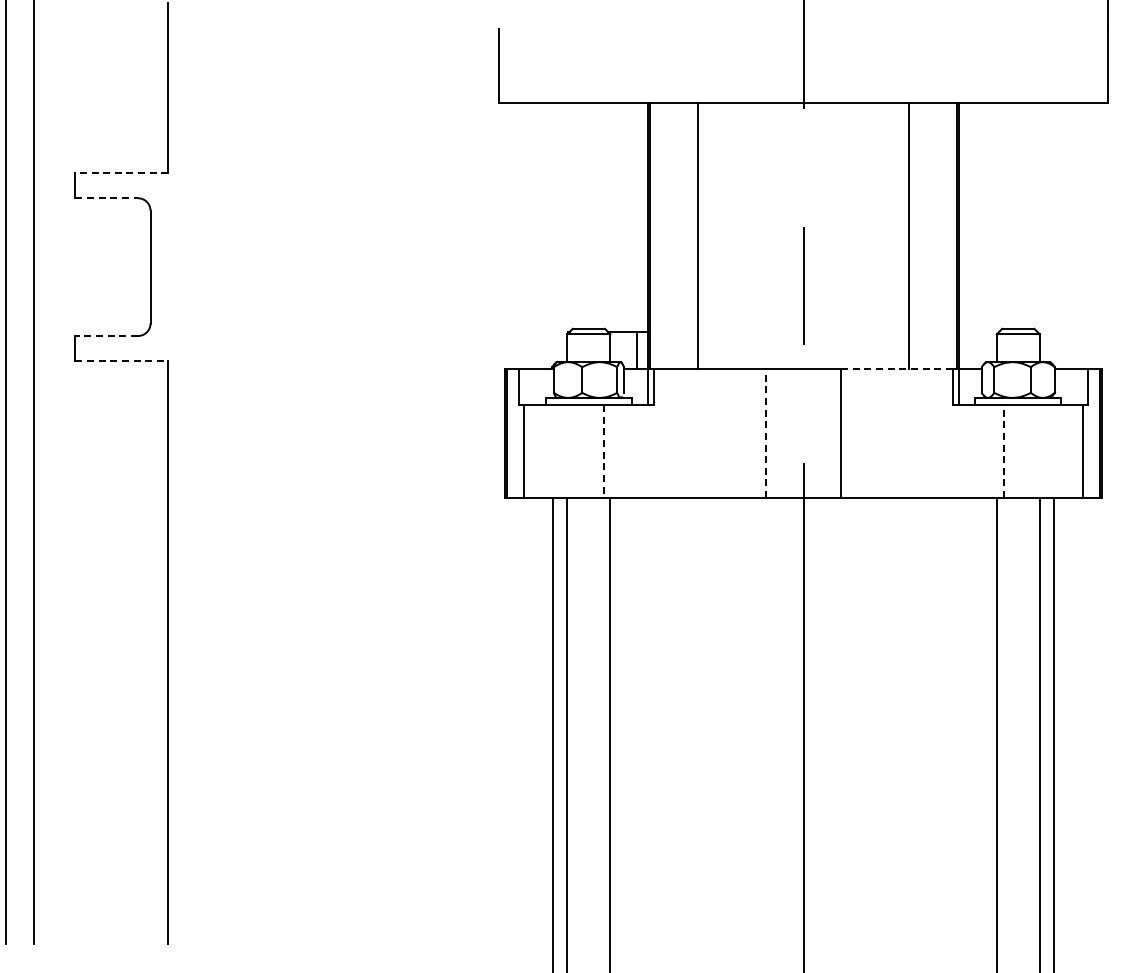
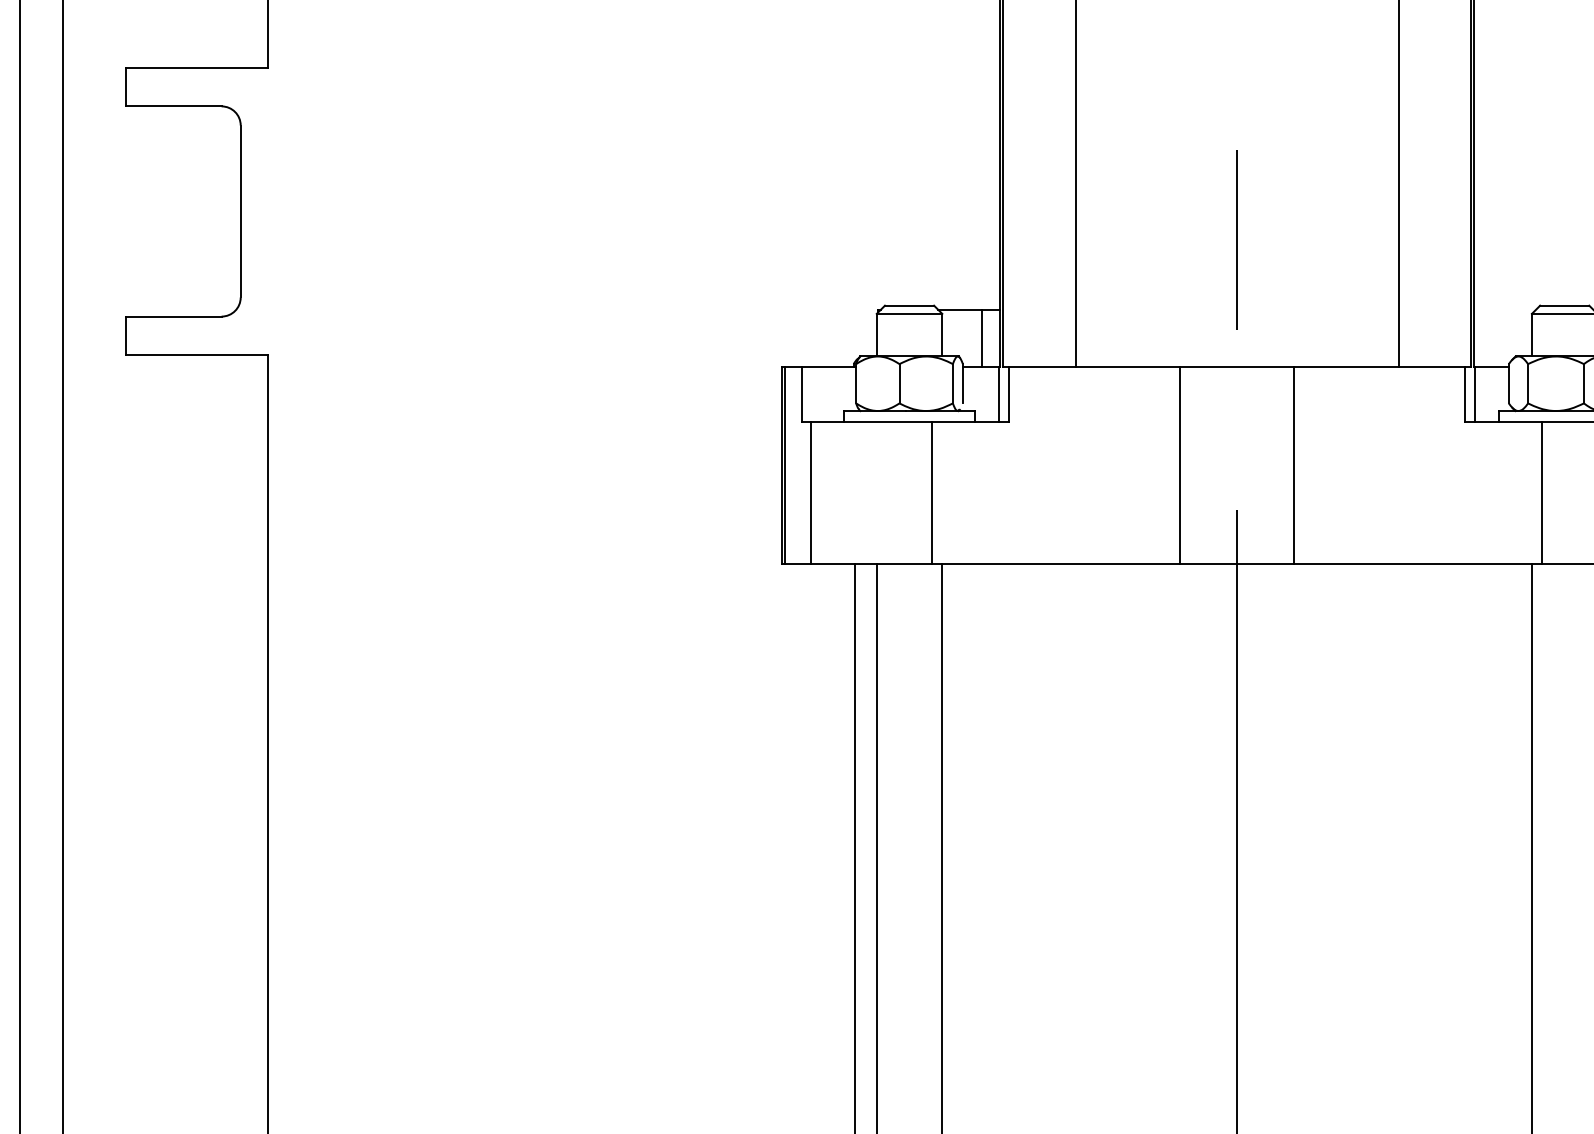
line: (121, 173) -> (196, 68), dashed -> solid
line: (107, 198) -> (175, 106), dashed -> solid
line: (106, 336) -> (173, 317), dashed -> solid
line: (121, 361) -> (196, 355), dashed -> solid
line: (896, 369) -> (1378, 367), dashed -> solid
line: (766, 433) -> (1180, 465), dashed -> solid
line: (603, 451) -> (931, 492), dashed -> solid
line: (1003, 451) -> (1542, 492), dashed -> solid

